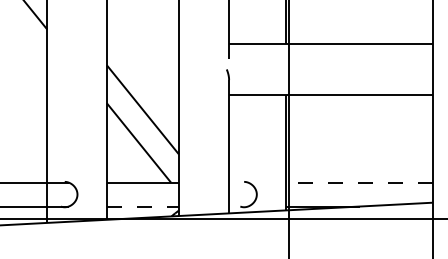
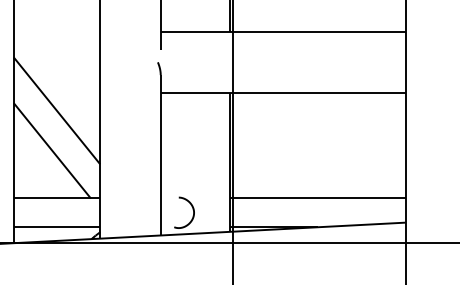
line: (358, 182) -> (316, 198), dashed -> solid
line: (142, 206) -> (56, 227), dashed -> solid

